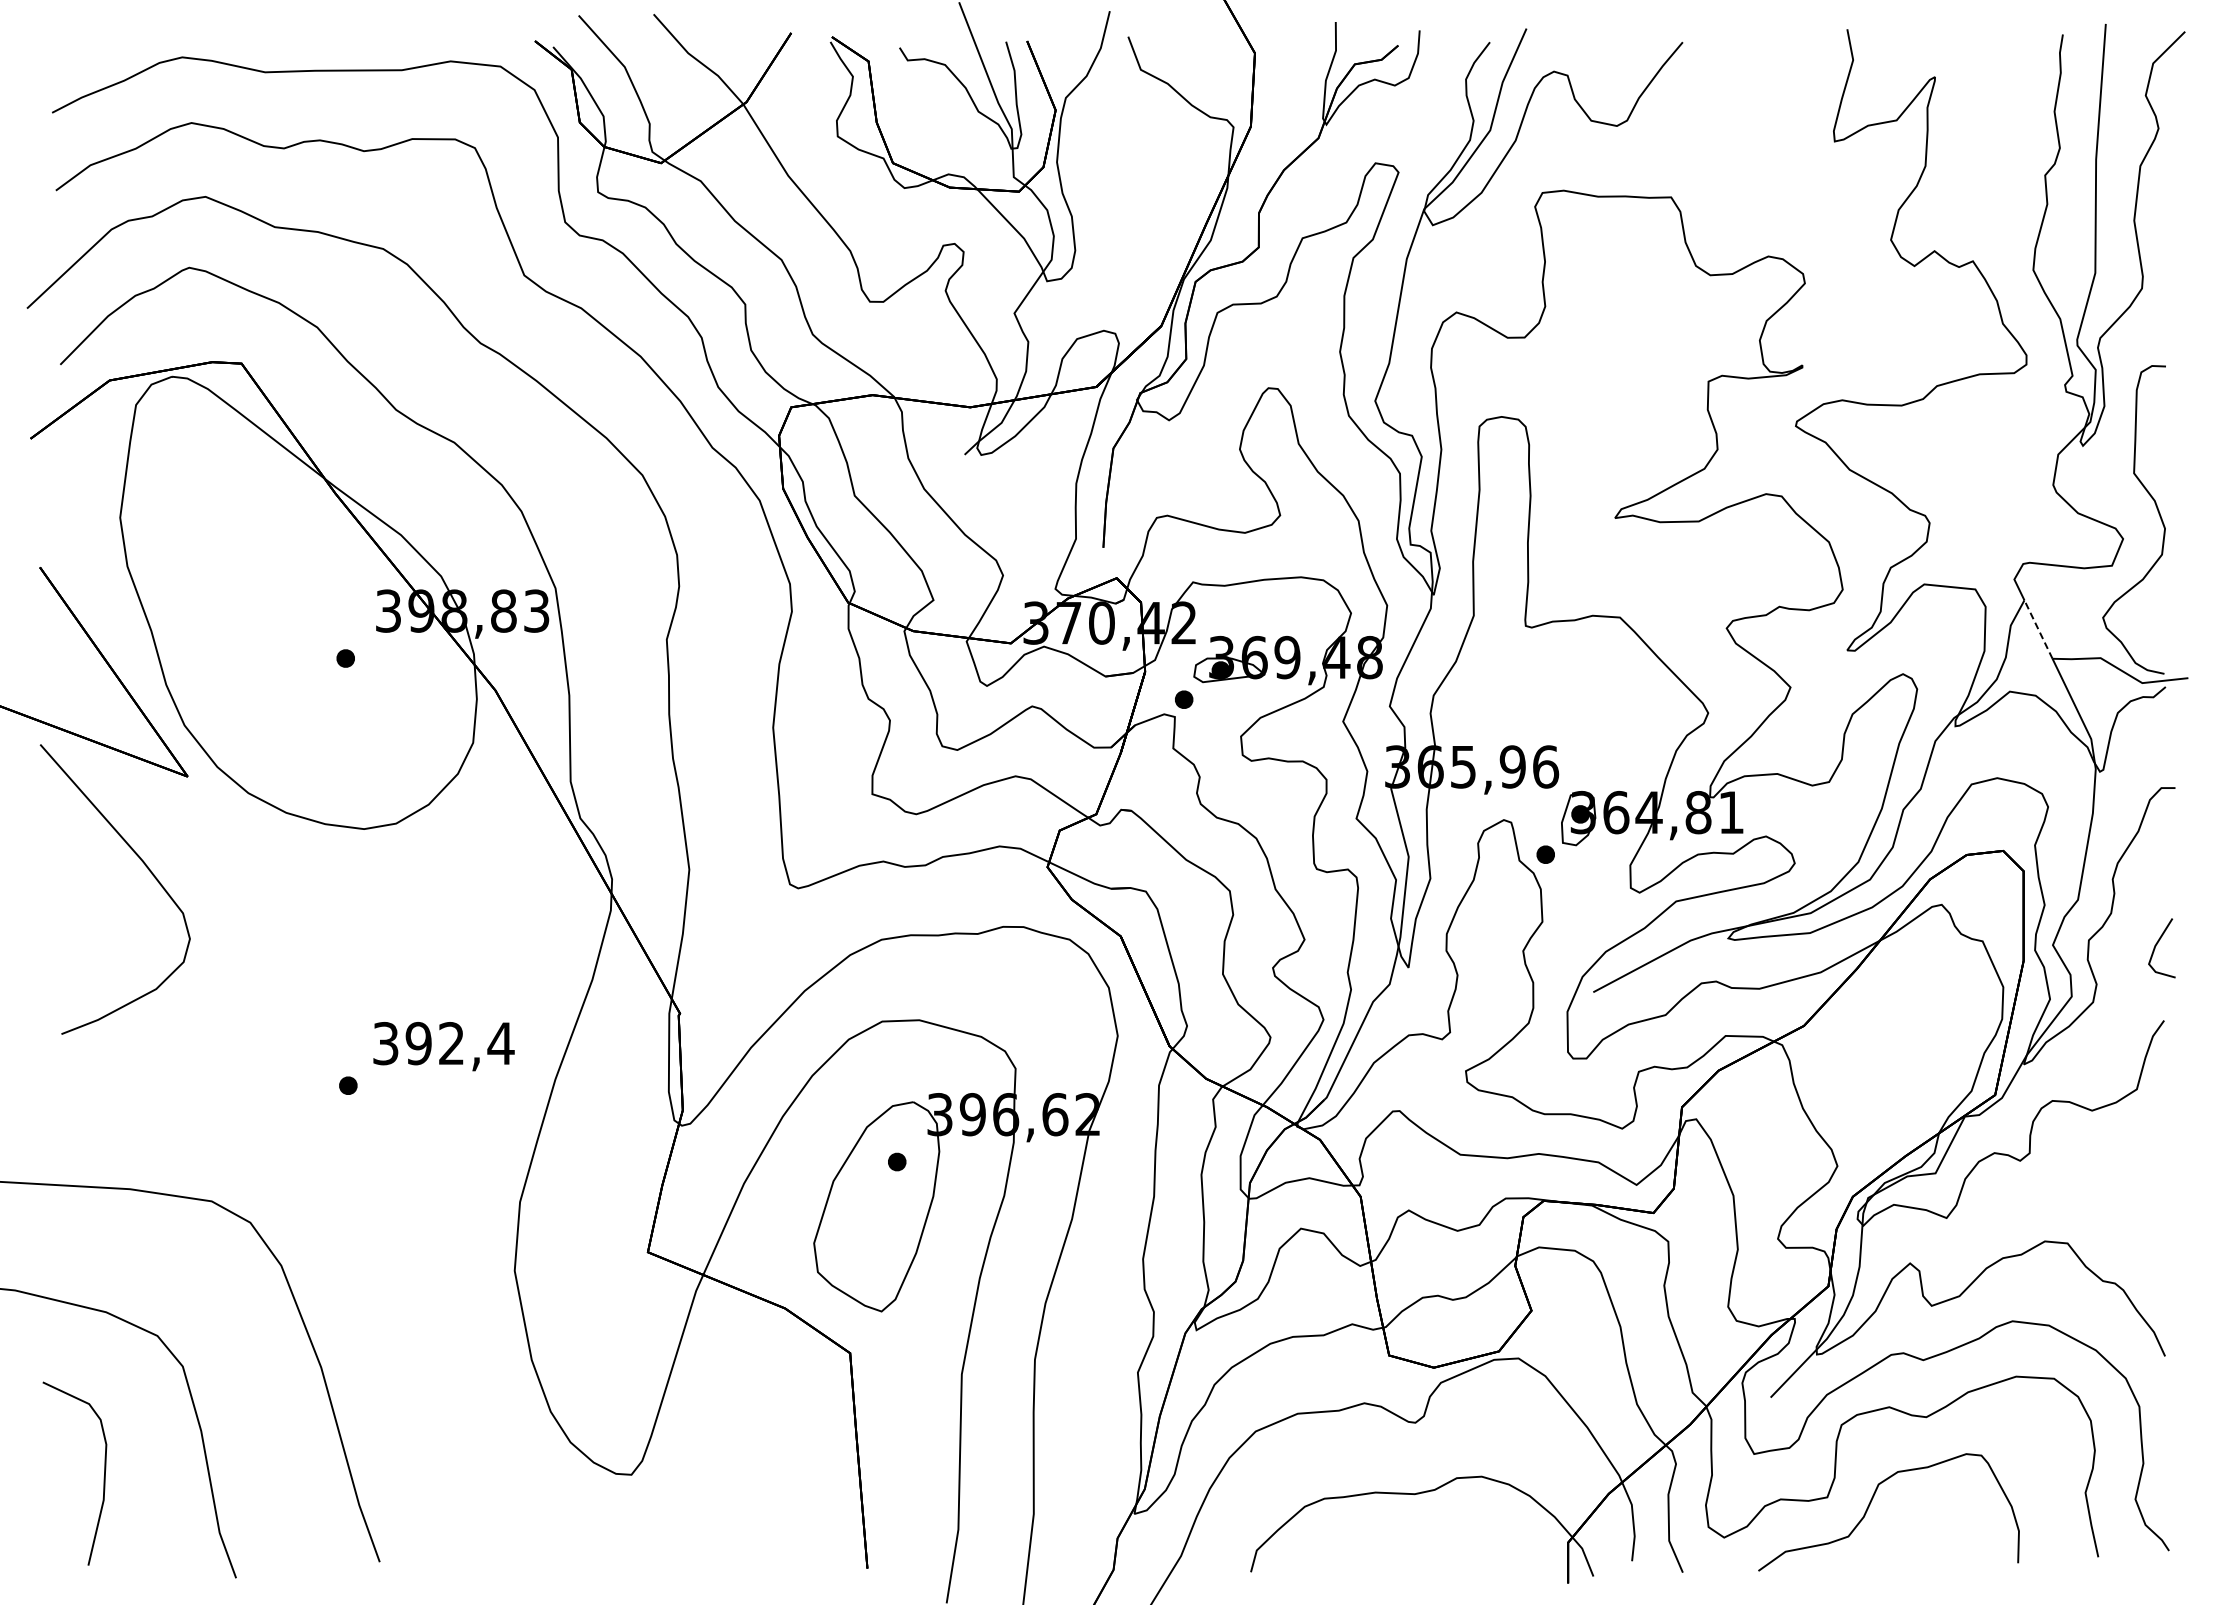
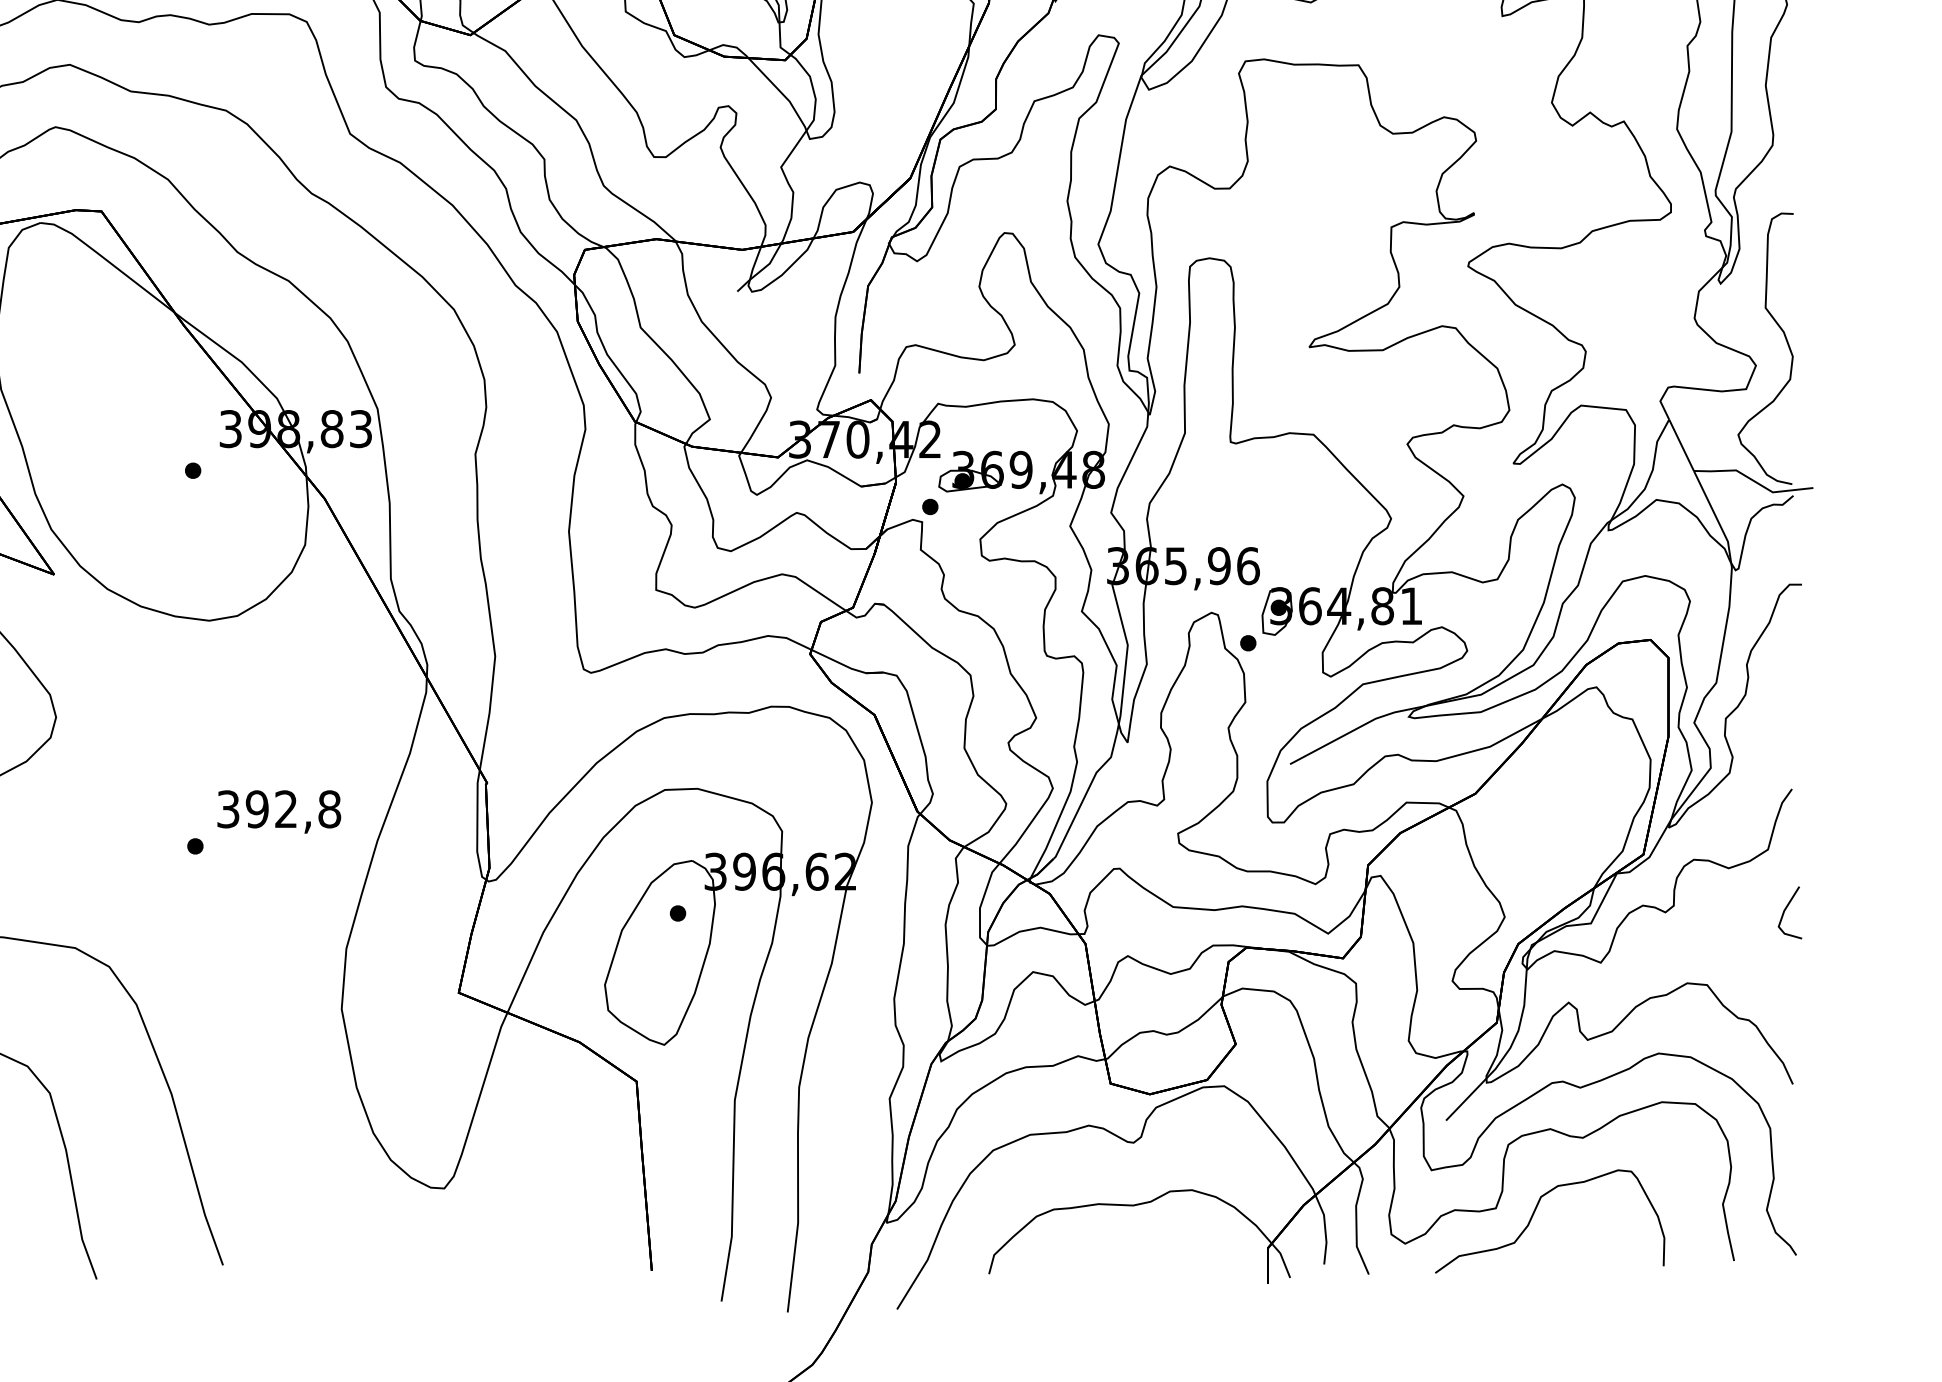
line: (2038, 629) -> (1681, 445), dashed -> solid
line: (2156, 946) -> (1785, 911), moved
text: (500, 1043) -> (329, 809), 392,4 -> 392,8

